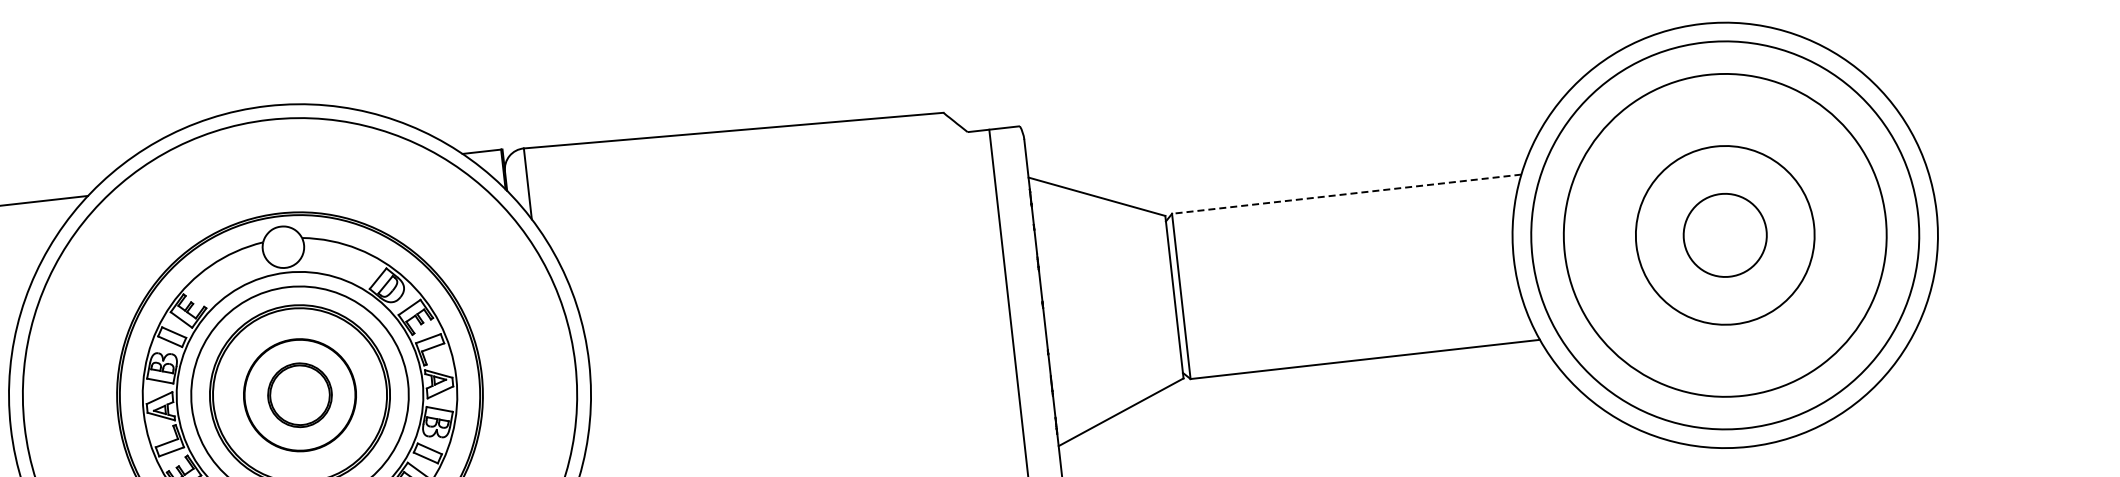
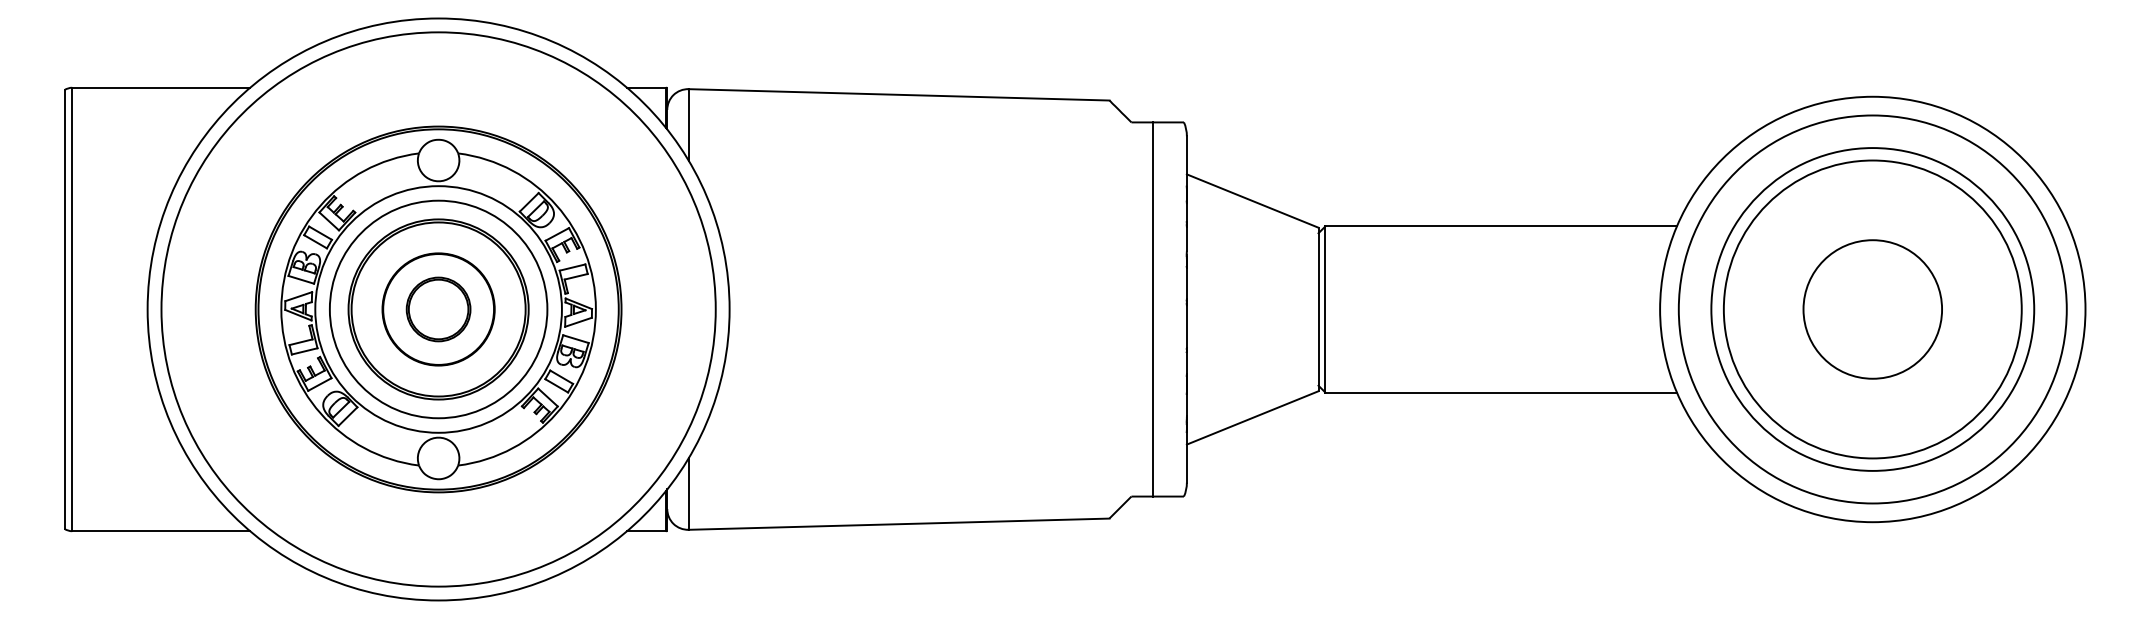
line: (1347, 194) -> (1501, 226), dashed -> solid
circle: (1724, 235) -> (1872, 309), size x1.67
circle: (1724, 235) -> (1872, 309), size x1.67

